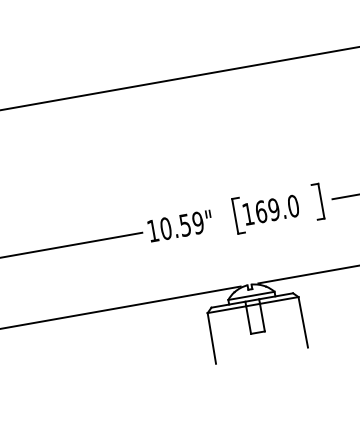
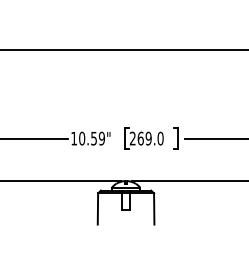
text: (247, 214) -> (132, 138), 169.0 -> 269.0

